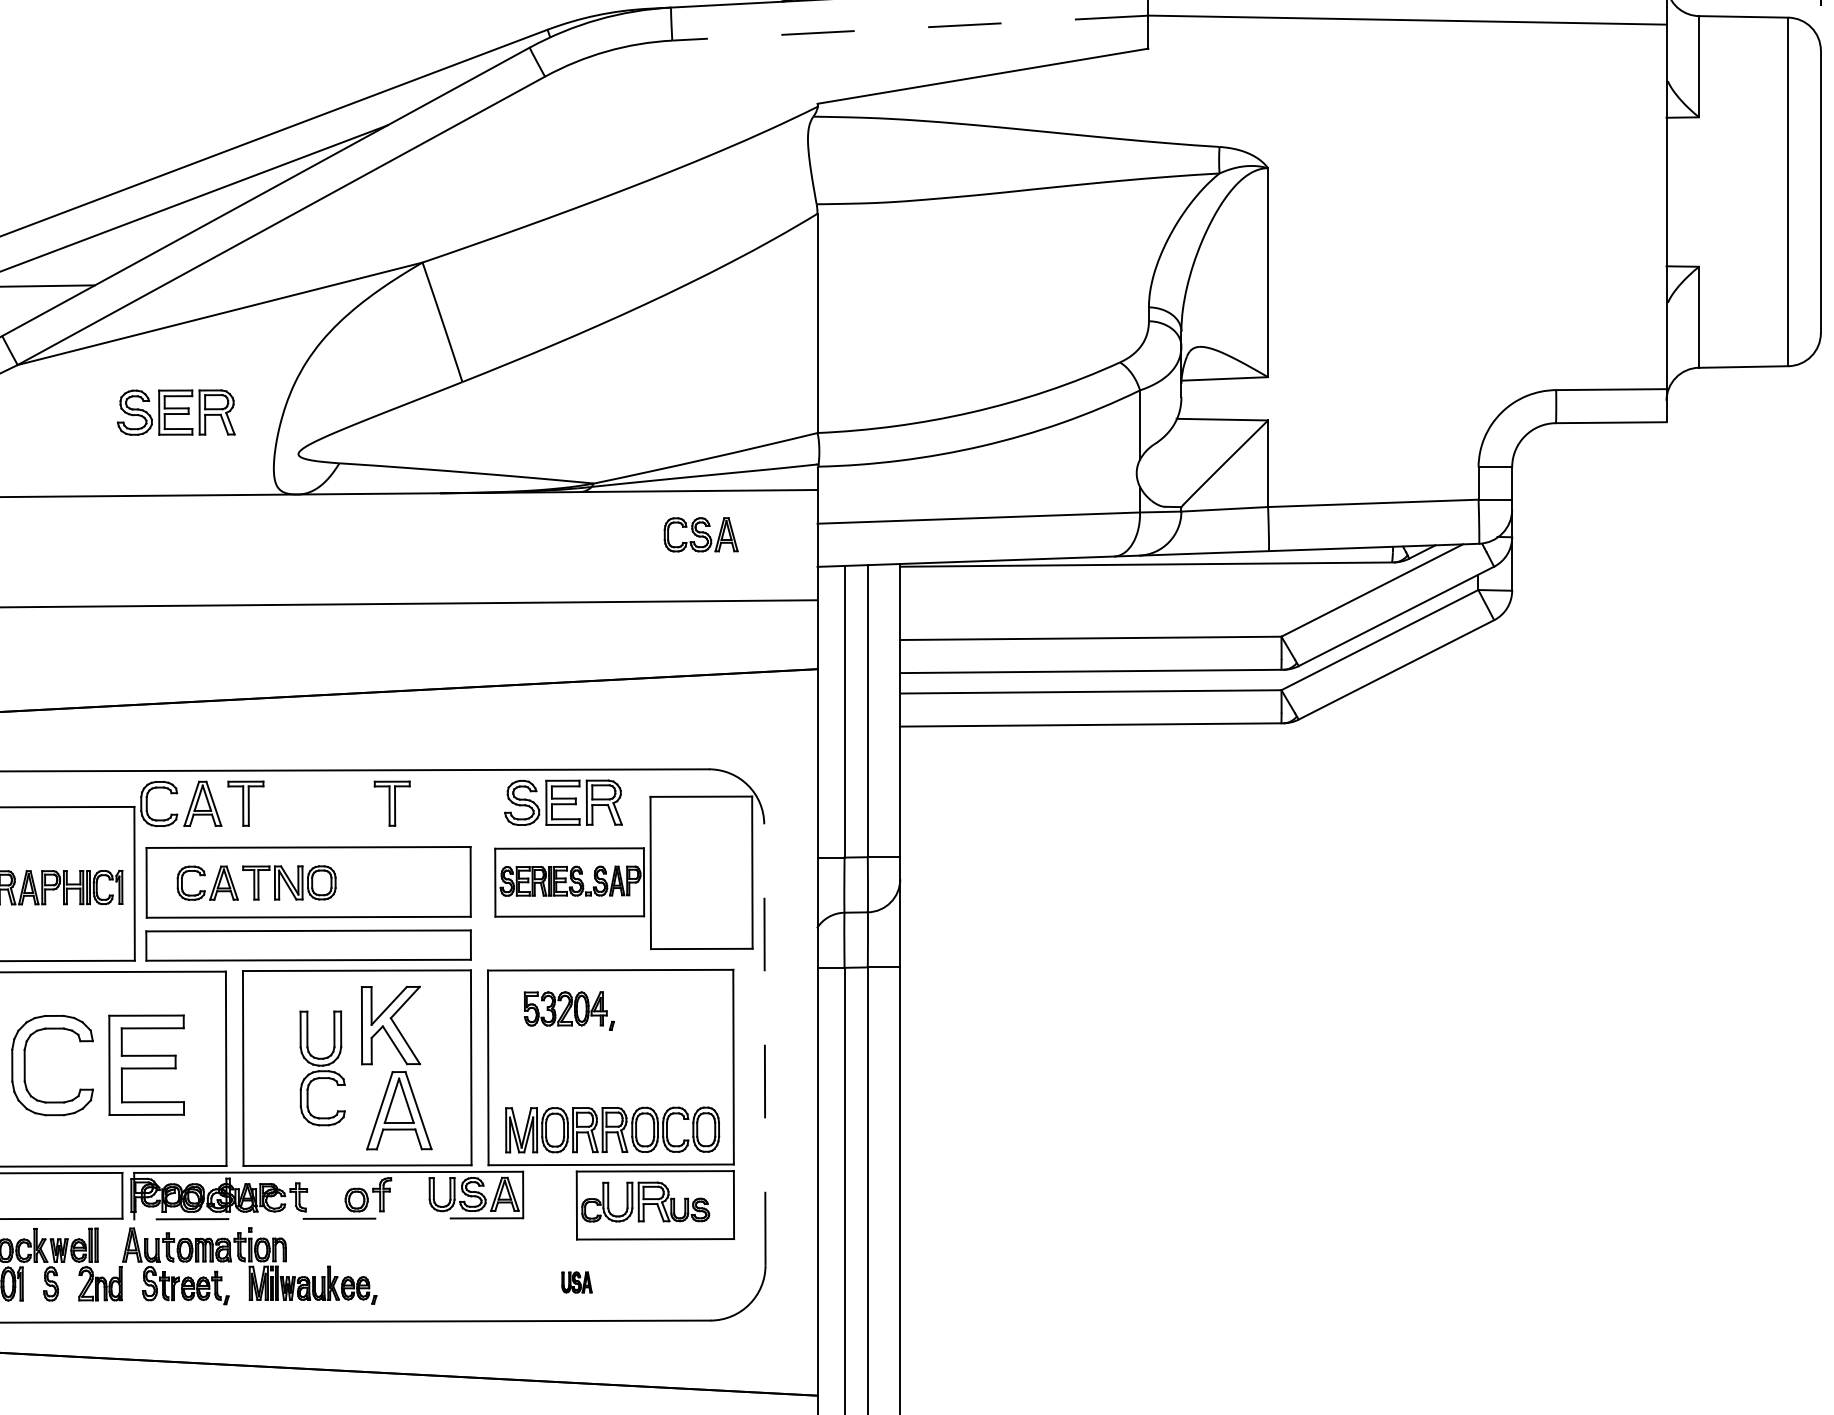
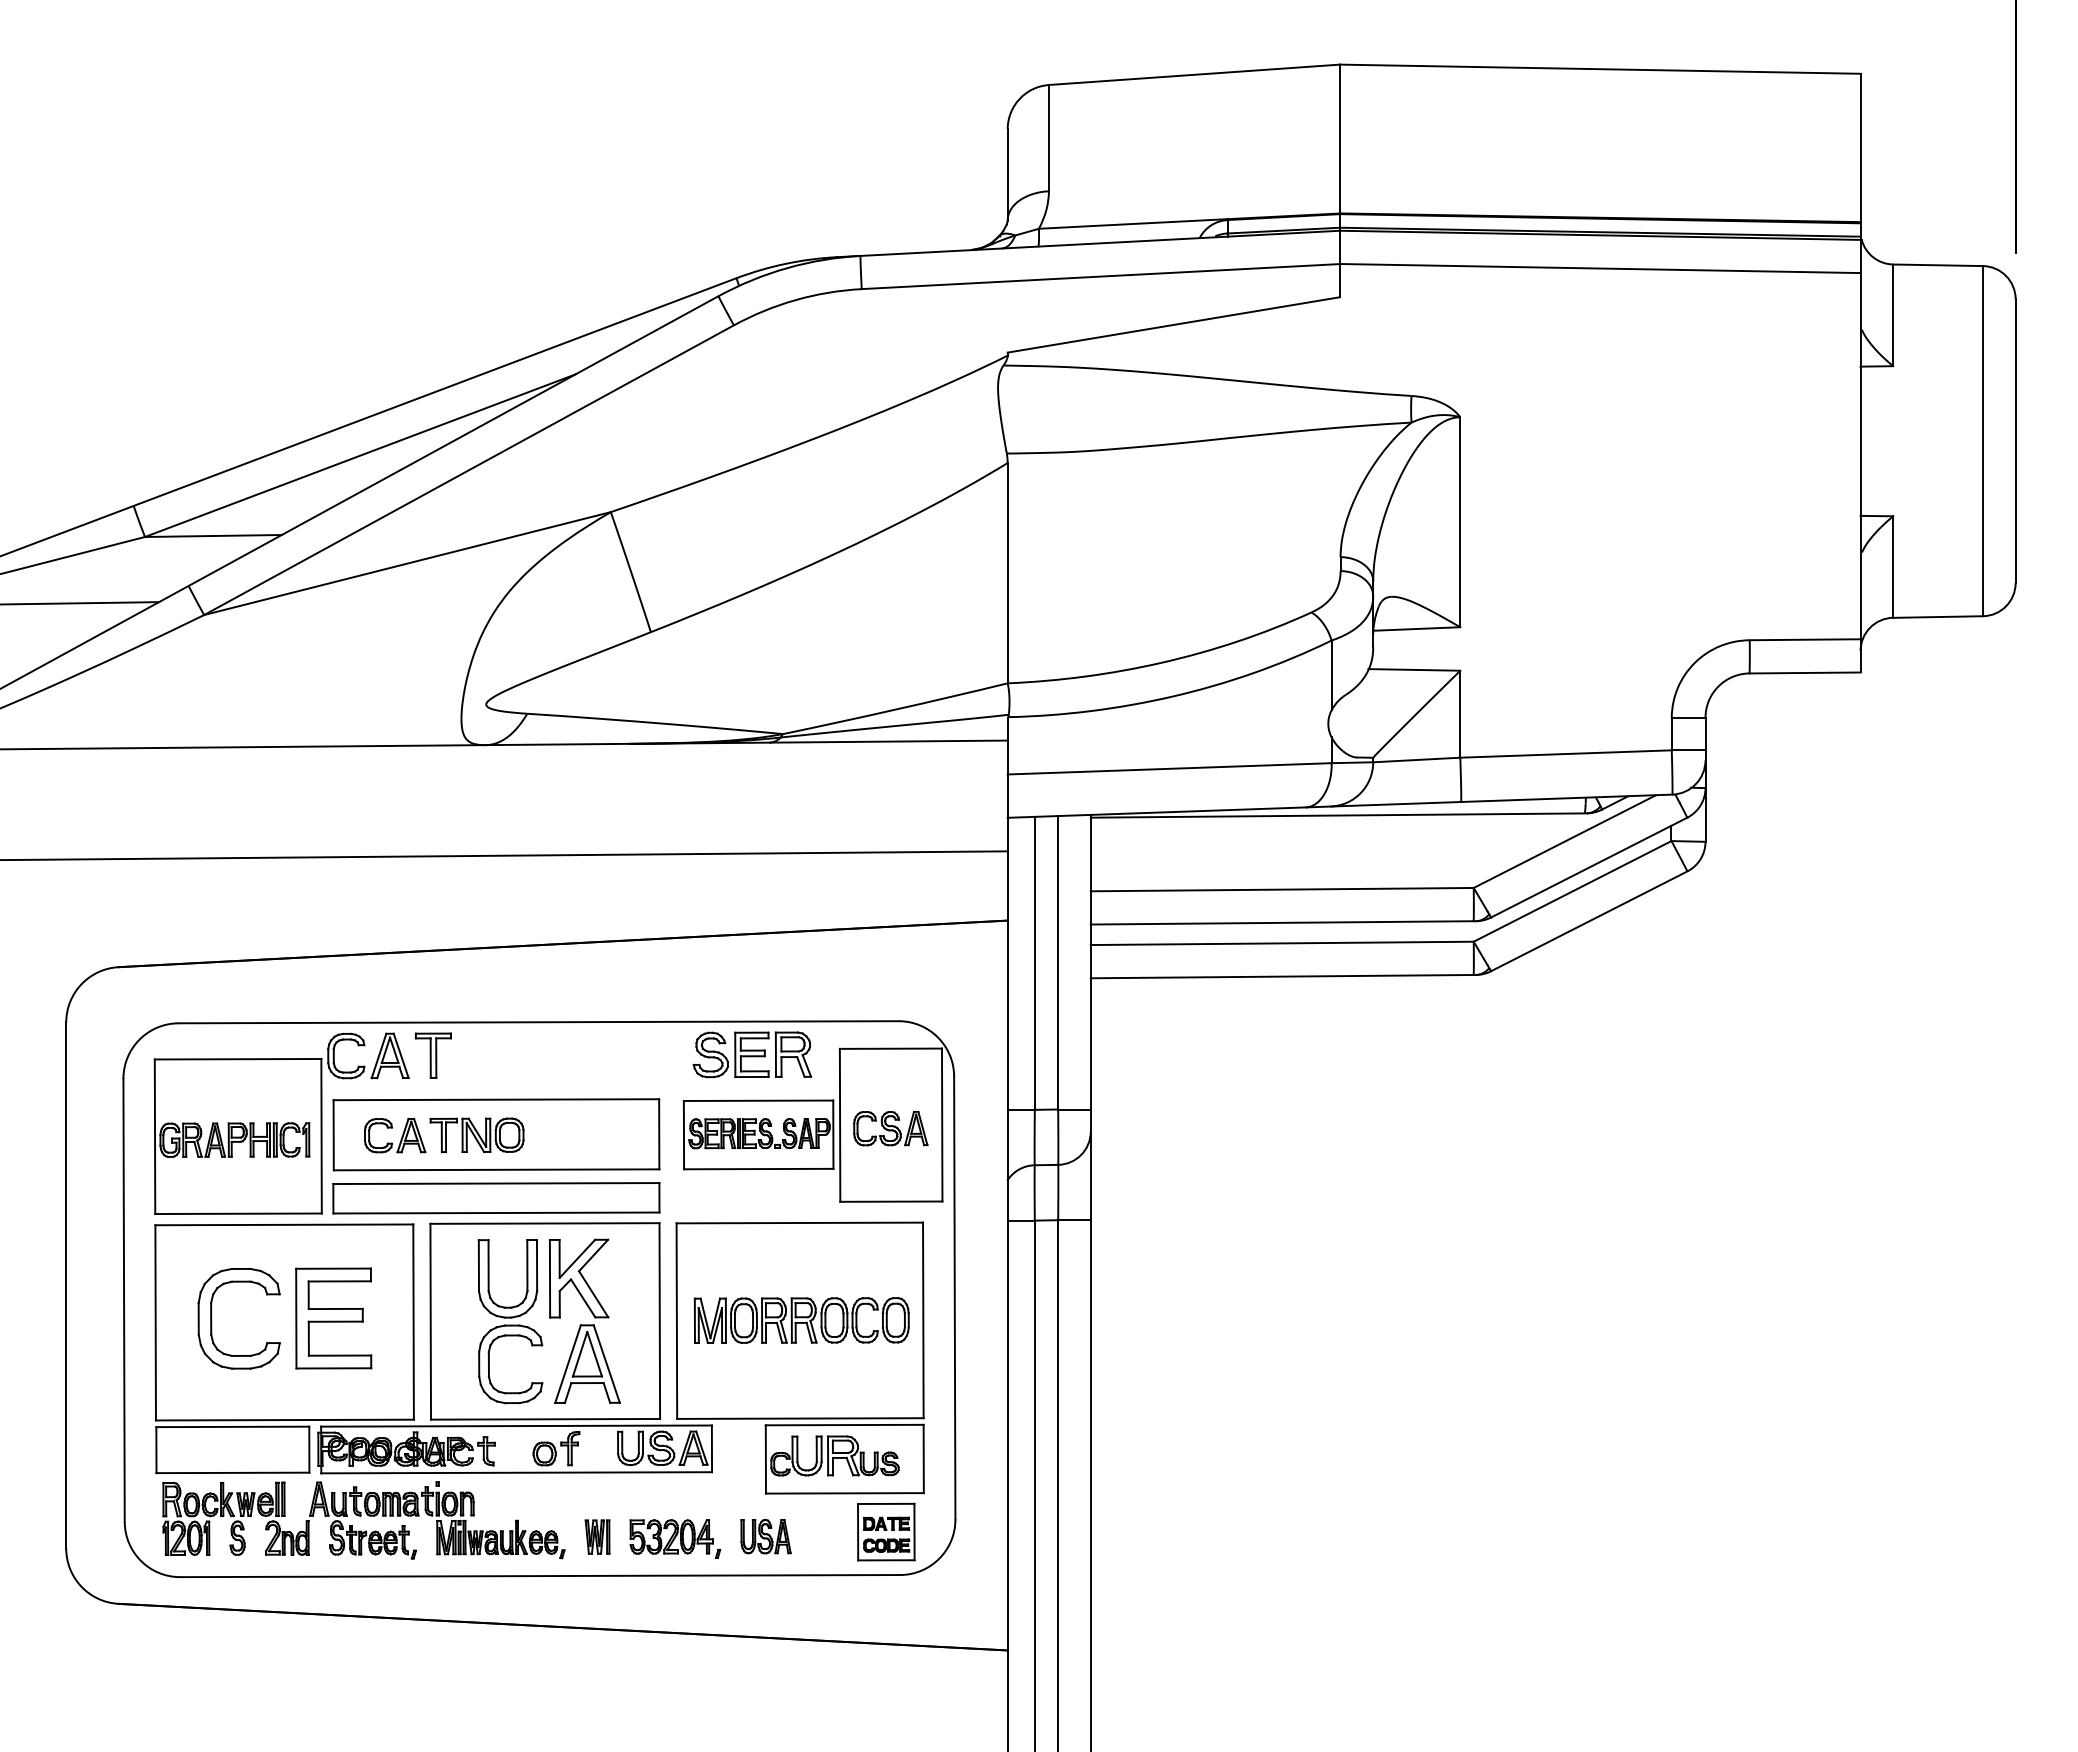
line: (909, 28) -> (1100, 276), dashed -> solid
part: (176, 412) -> (363, 662), removed
part: (700, 534) -> (890, 1128), moved
part: (392, 803) -> (580, 1055), removed
part: (569, 1010) -> (675, 1538), moved
line: (764, 1044) -> (954, 1297), dashed -> solid
part: (322, 1068) -> (510, 1321), size x1.43
part: (612, 1129) -> (801, 1320), moved
line: (328, 1218) -> (516, 1472), dashed -> solid
part: (696, 1277) -> (886, 1531), added
part: (409, 1282) -> (597, 1536), added
part: (576, 1282) -> (765, 1536), size x1.67

